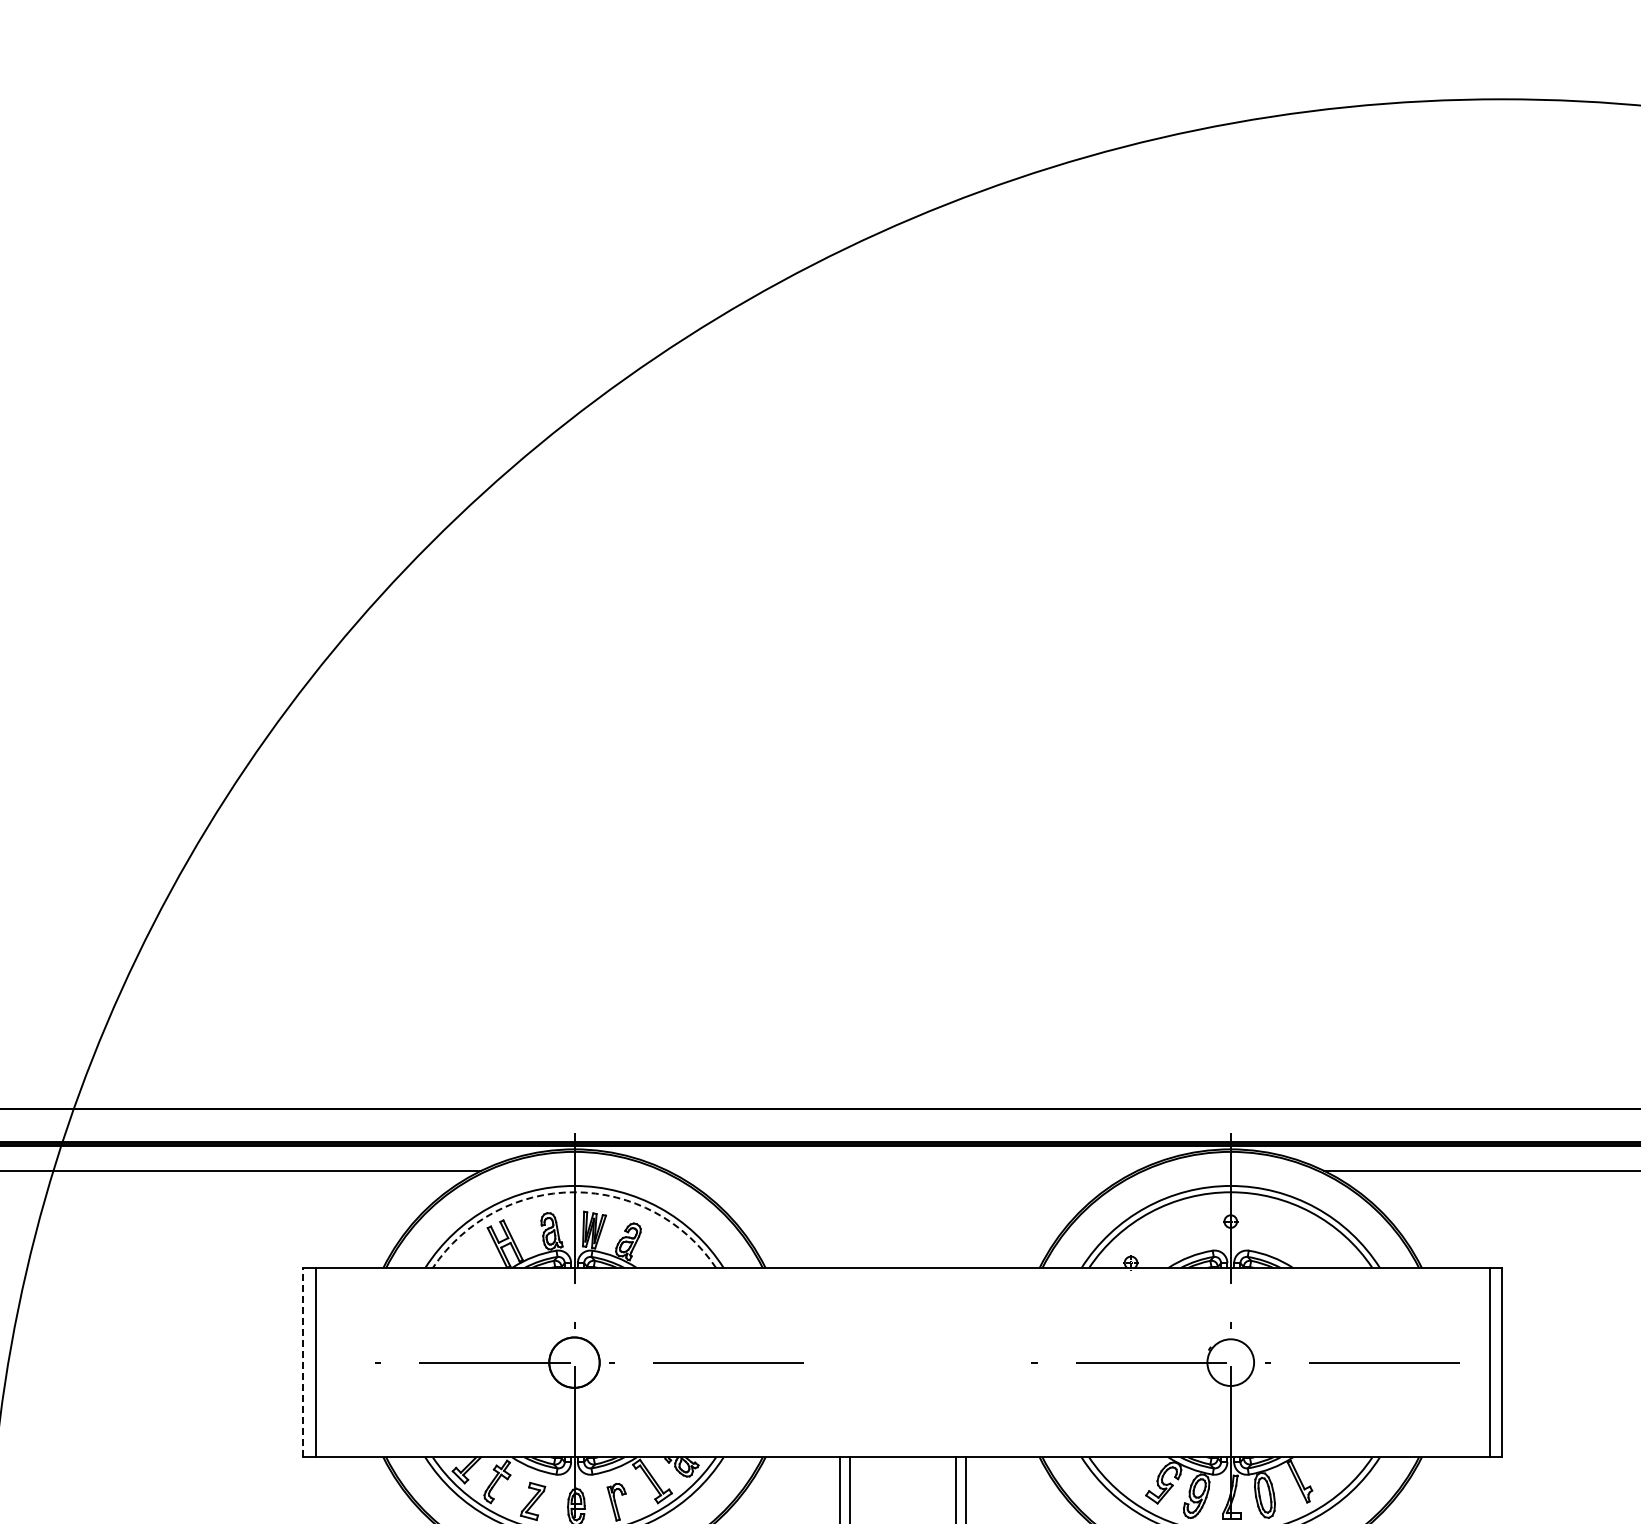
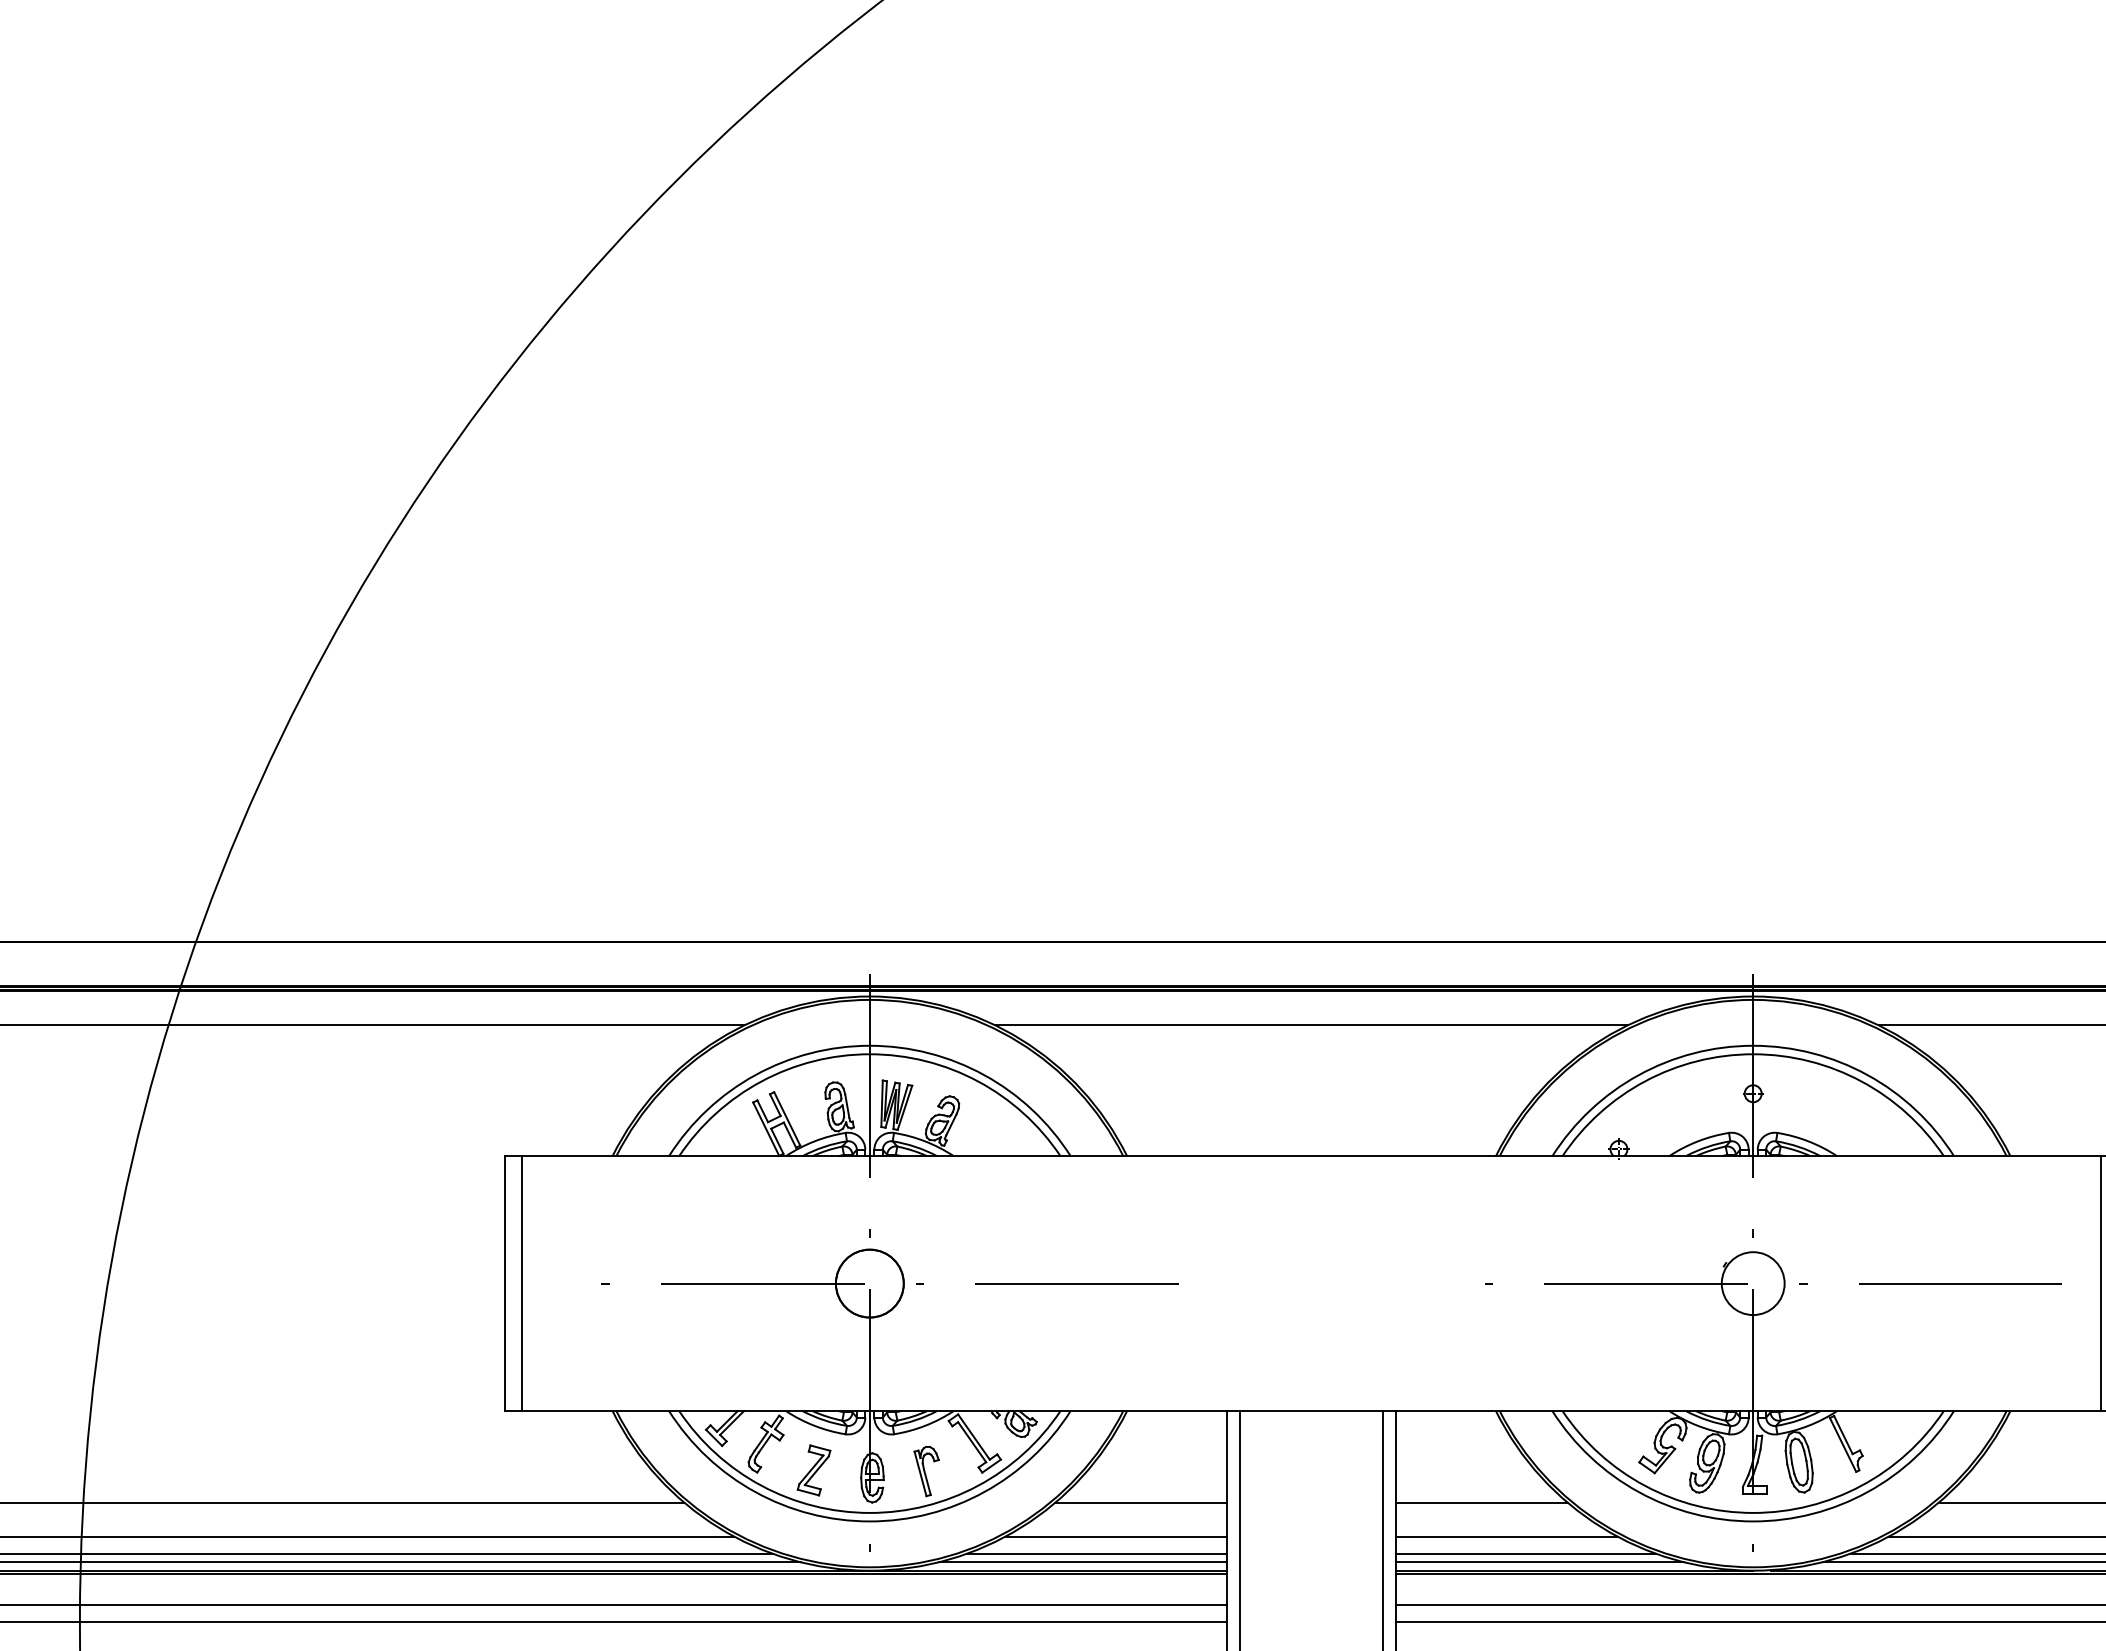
line: (902, 1170) -> (1311, 1024), added
arc: (574, 1192) -> (869, 1054), dashed -> solid
line: (303, 1362) -> (505, 1283), dashed -> solid

